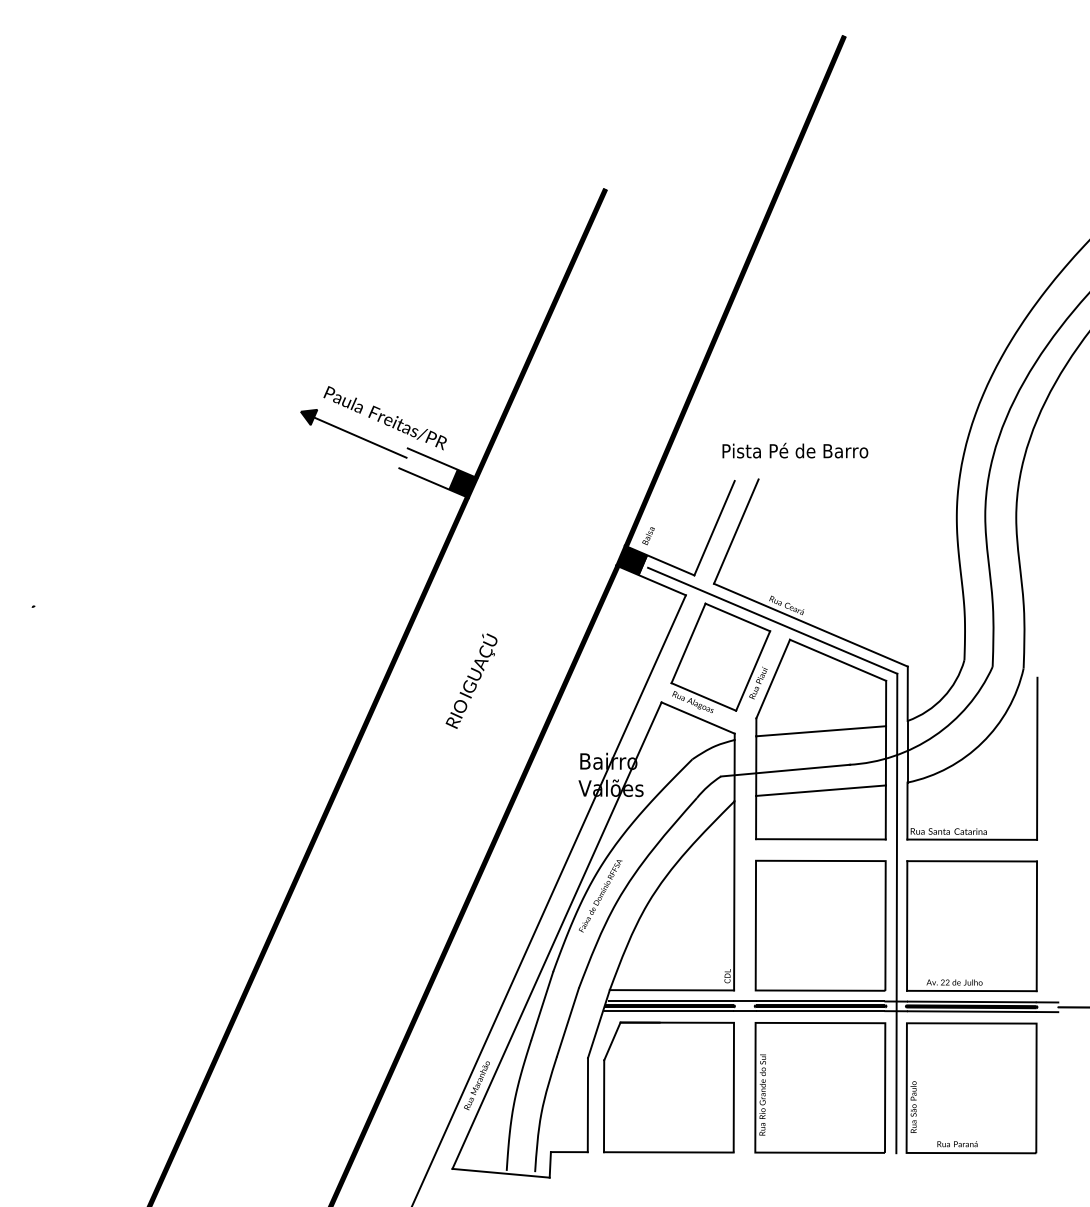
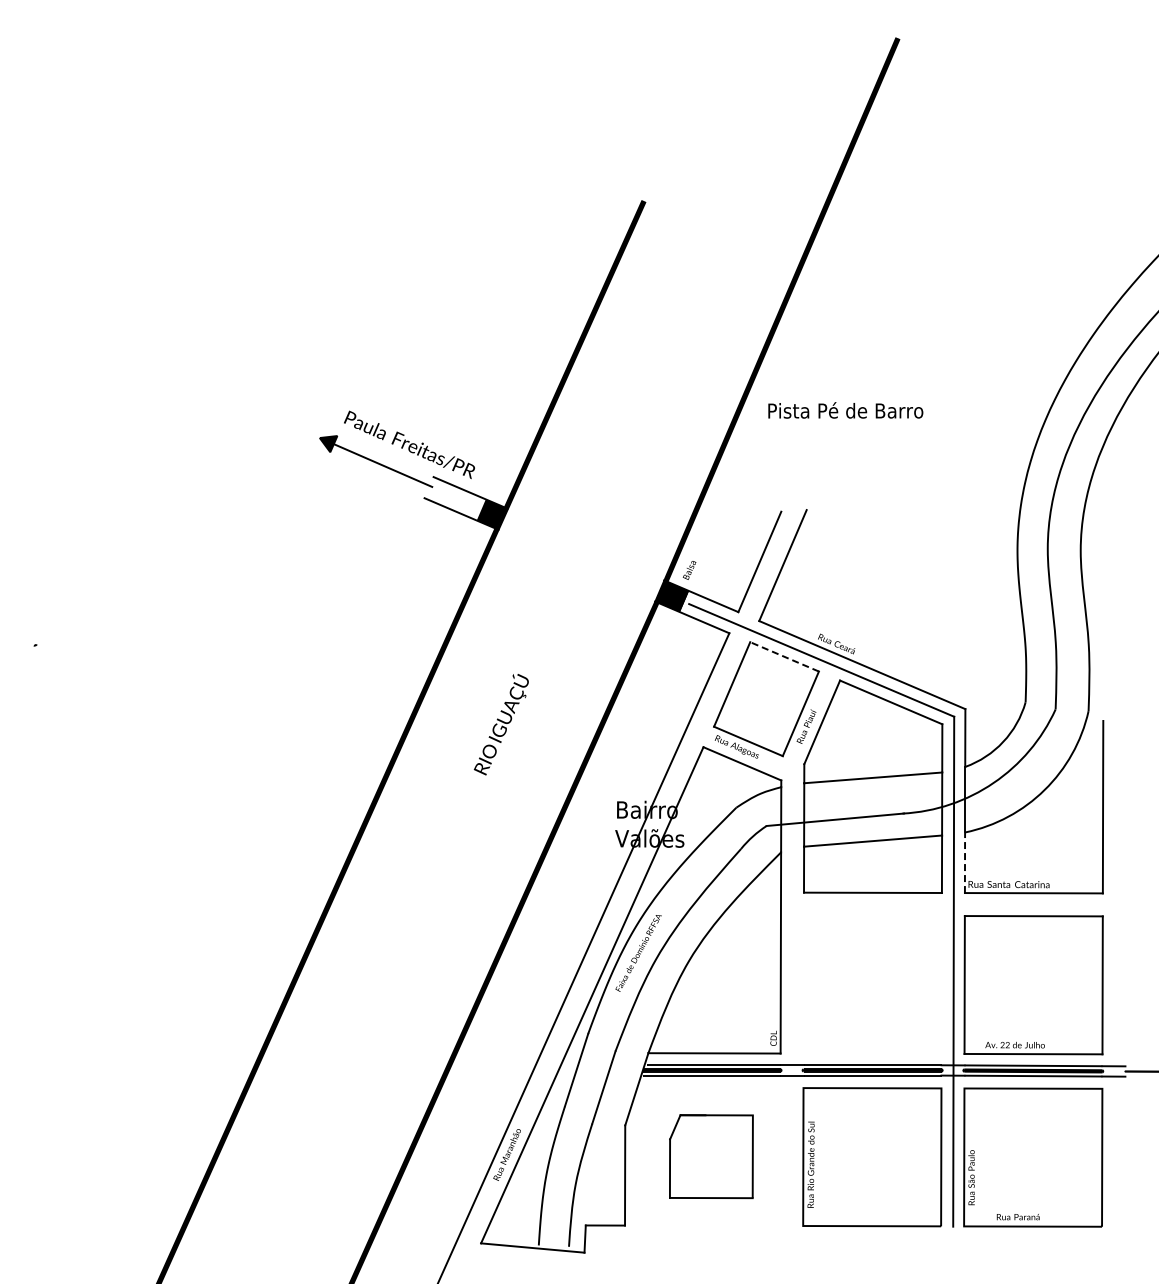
text: (795, 450) -> (845, 410), moved
line: (737, 617) -> (784, 656), solid -> dashed
line: (907, 810) -> (965, 862), solid -> dashed
part: (820, 925) -> (872, 984), removed
part: (669, 1087) -> (711, 1156), size x0.6

